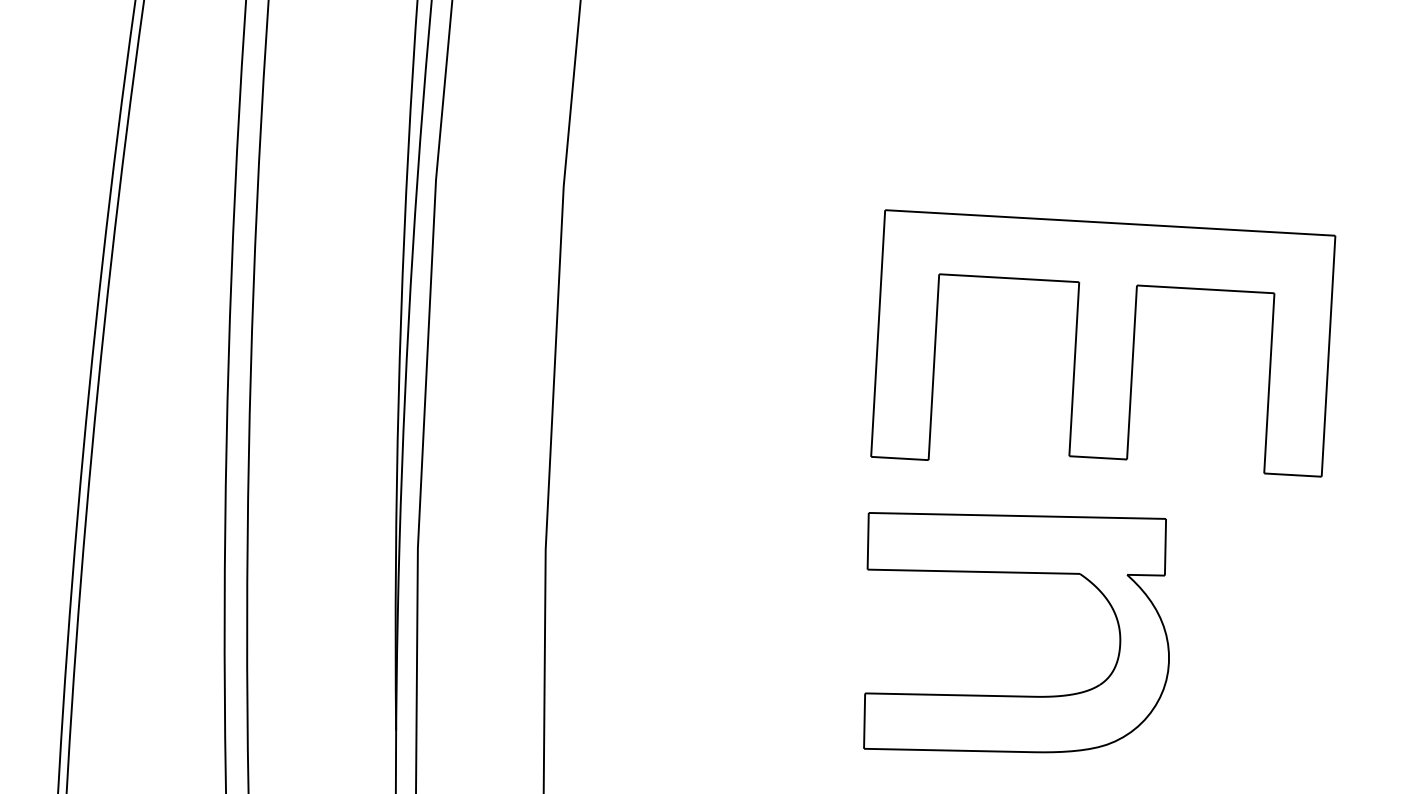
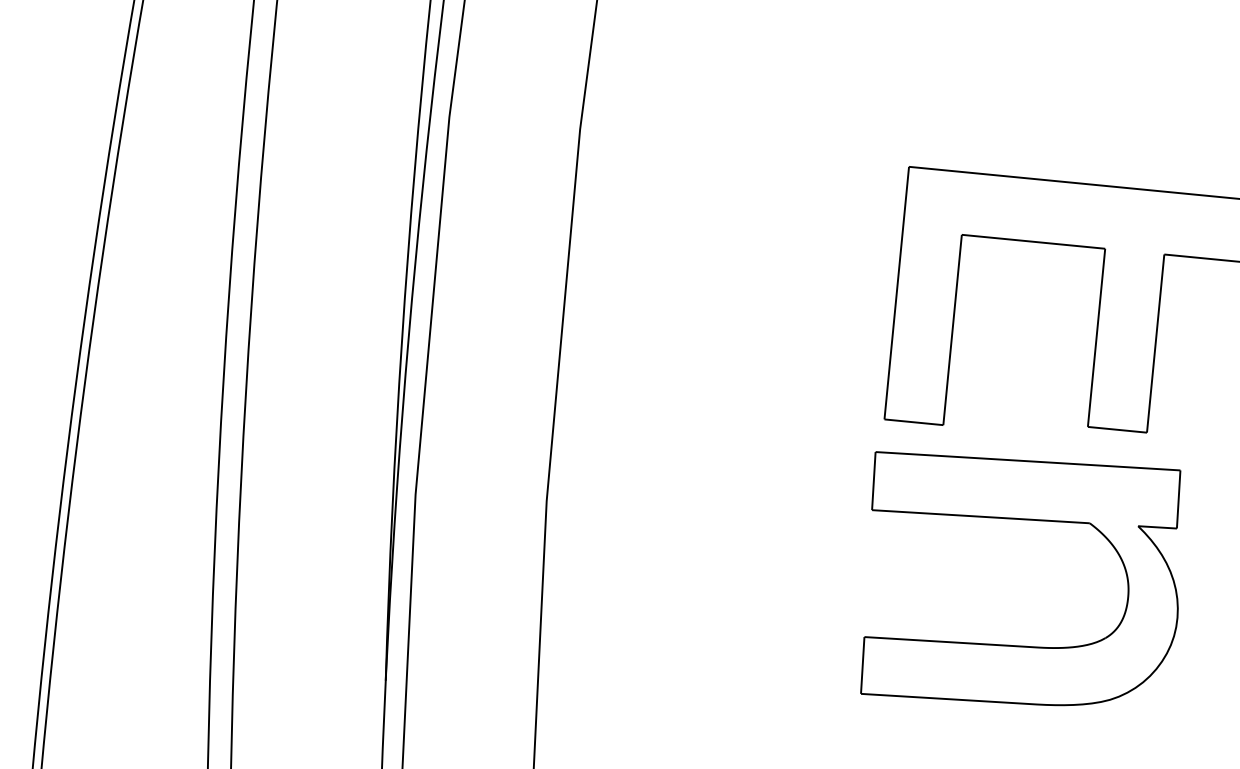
part: (1016, 573) -> (1024, 520), moved

